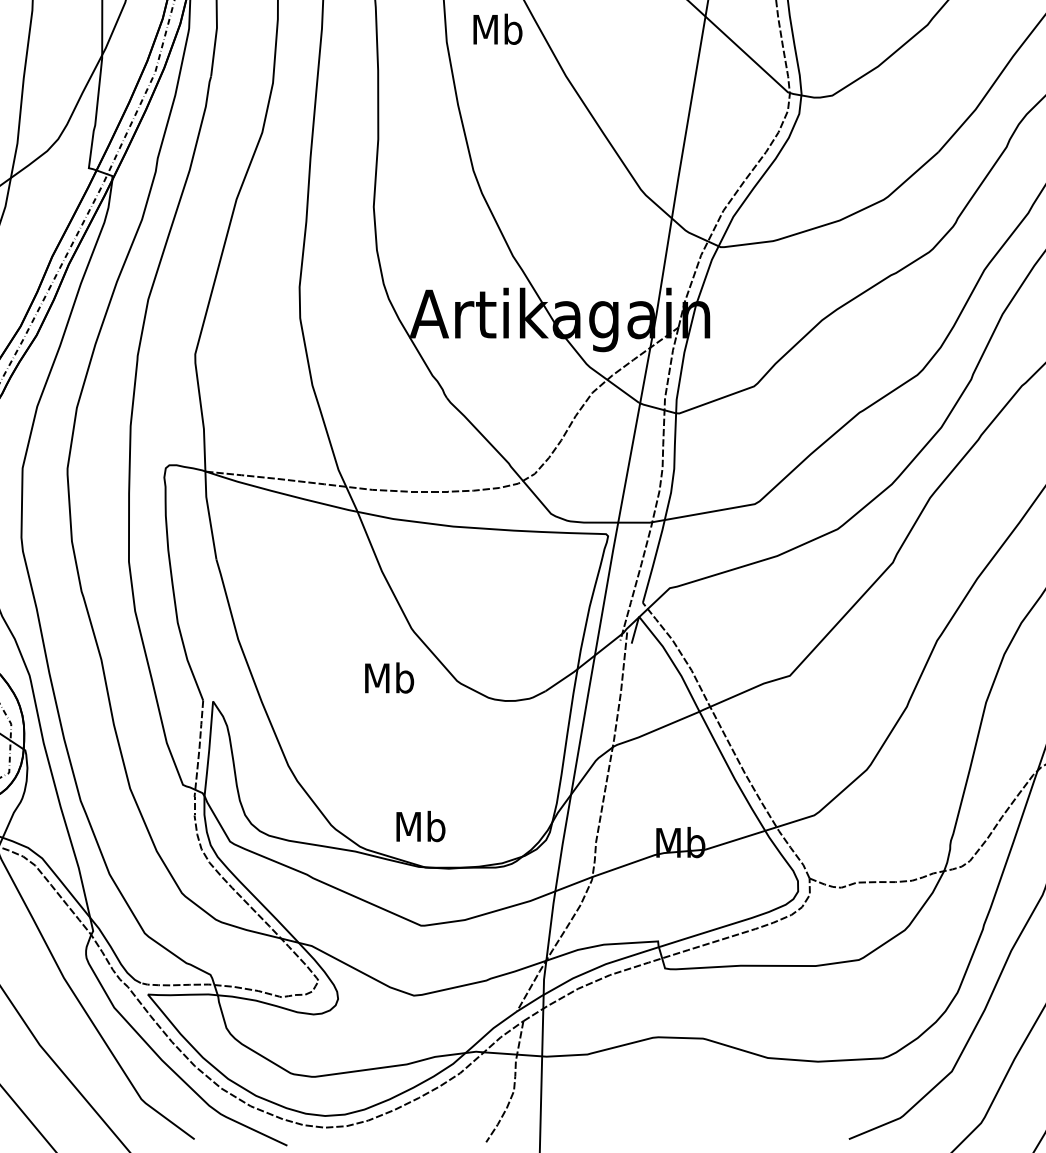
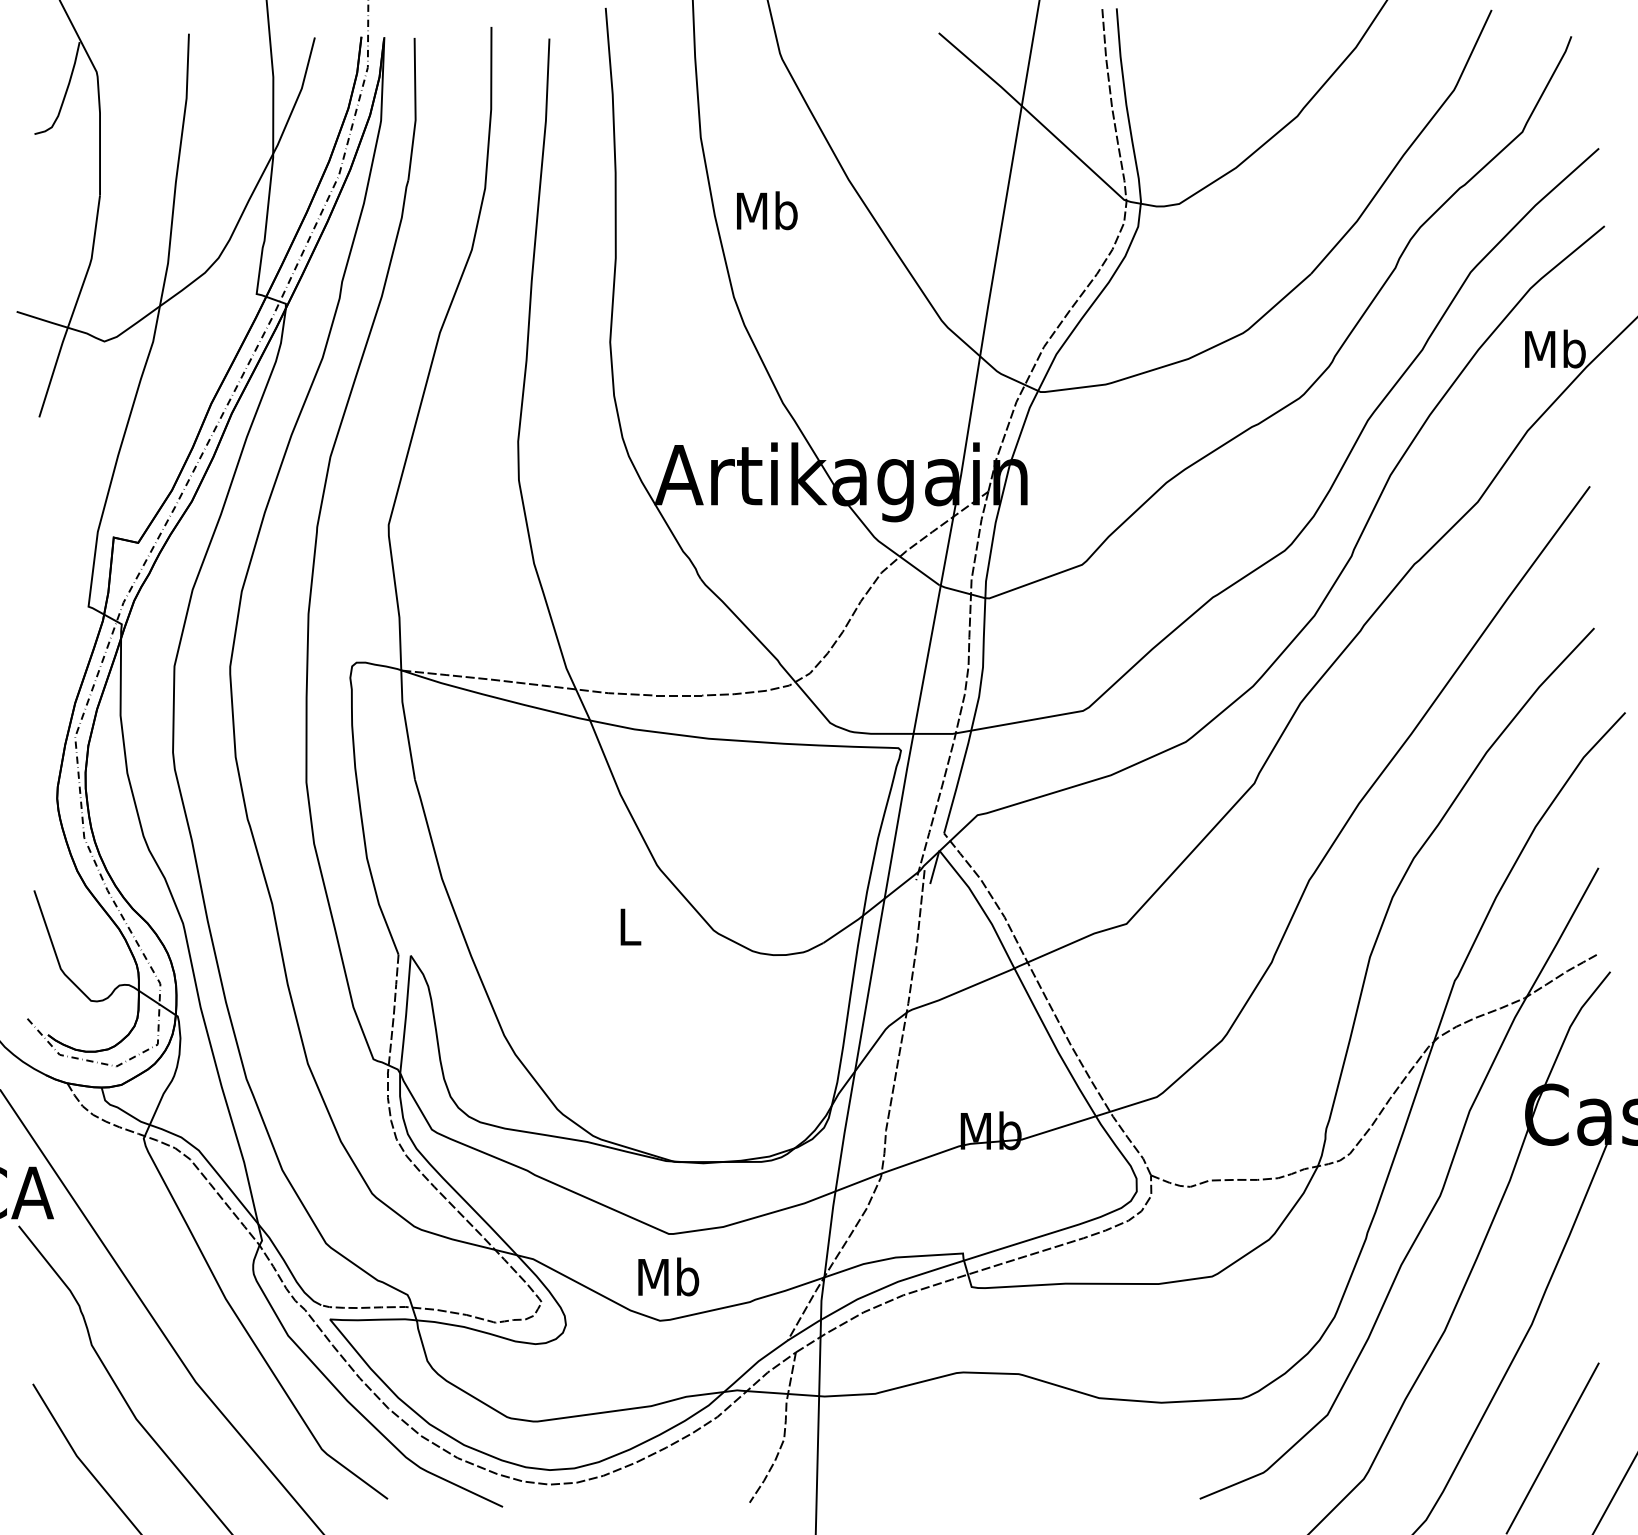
text: (498, 29) -> (767, 210), moved
text: (389, 677) -> (629, 926), Mb -> L
text: (420, 826) -> (668, 1276), moved

